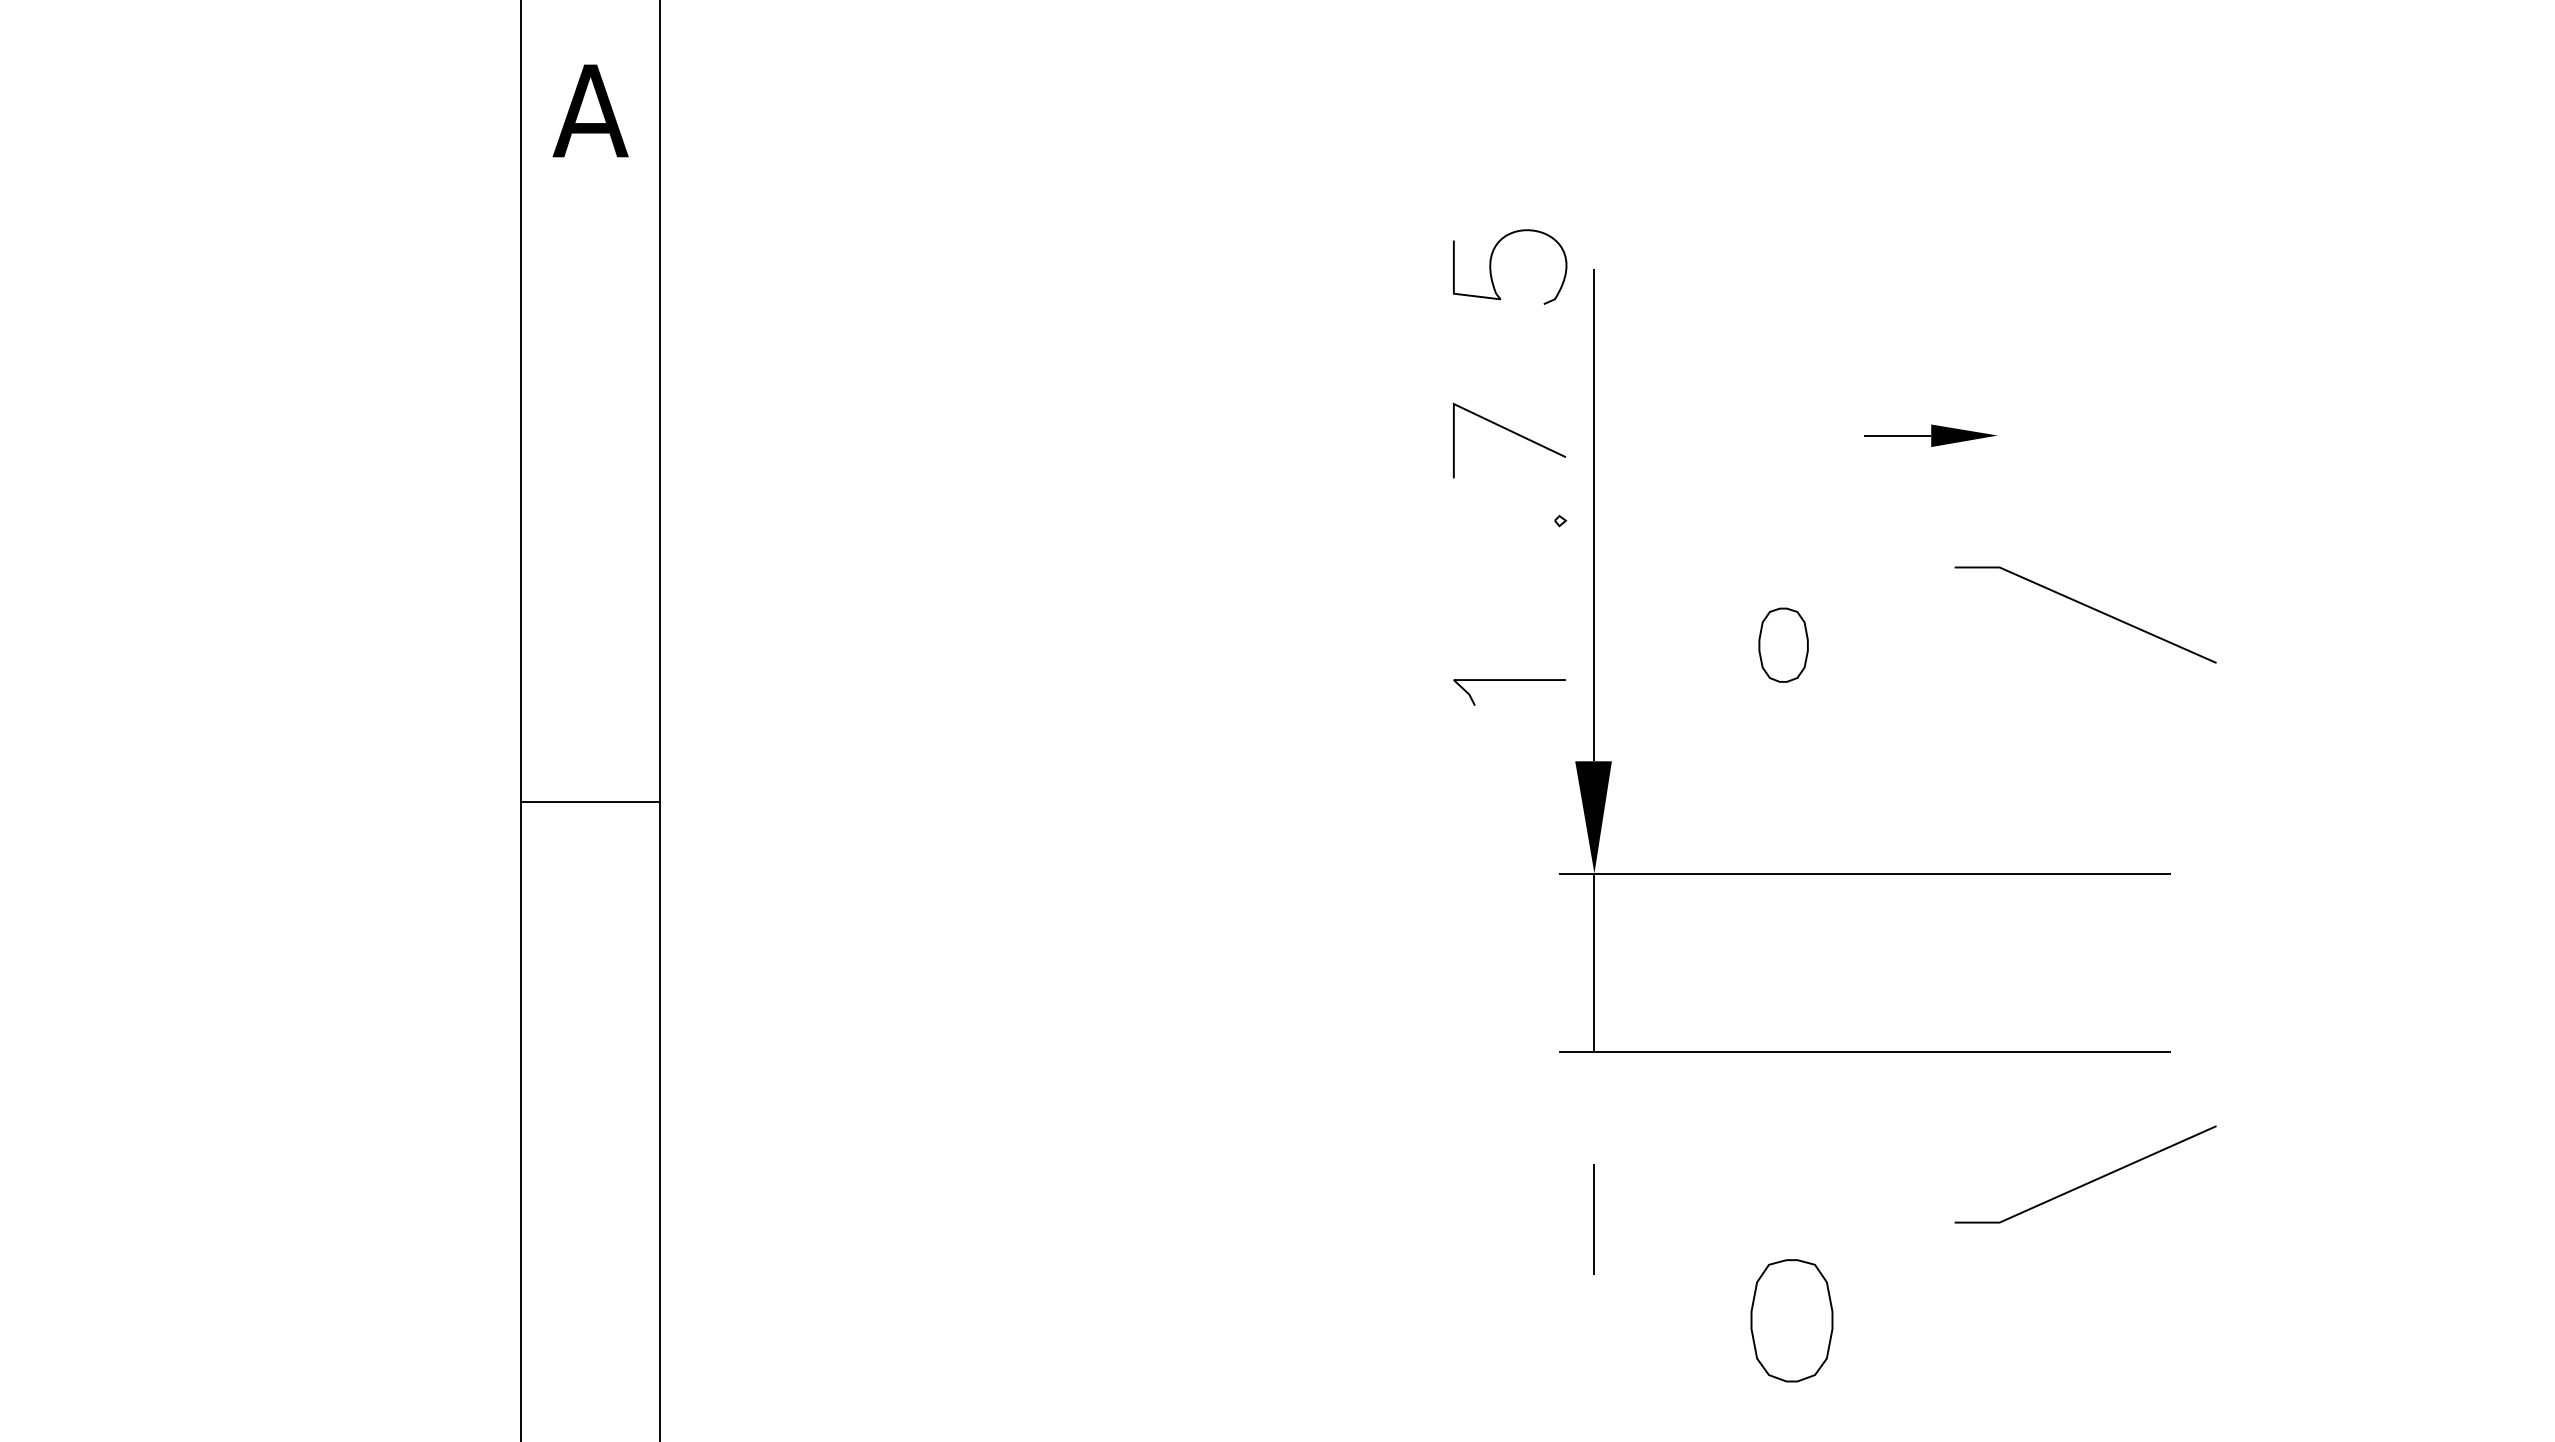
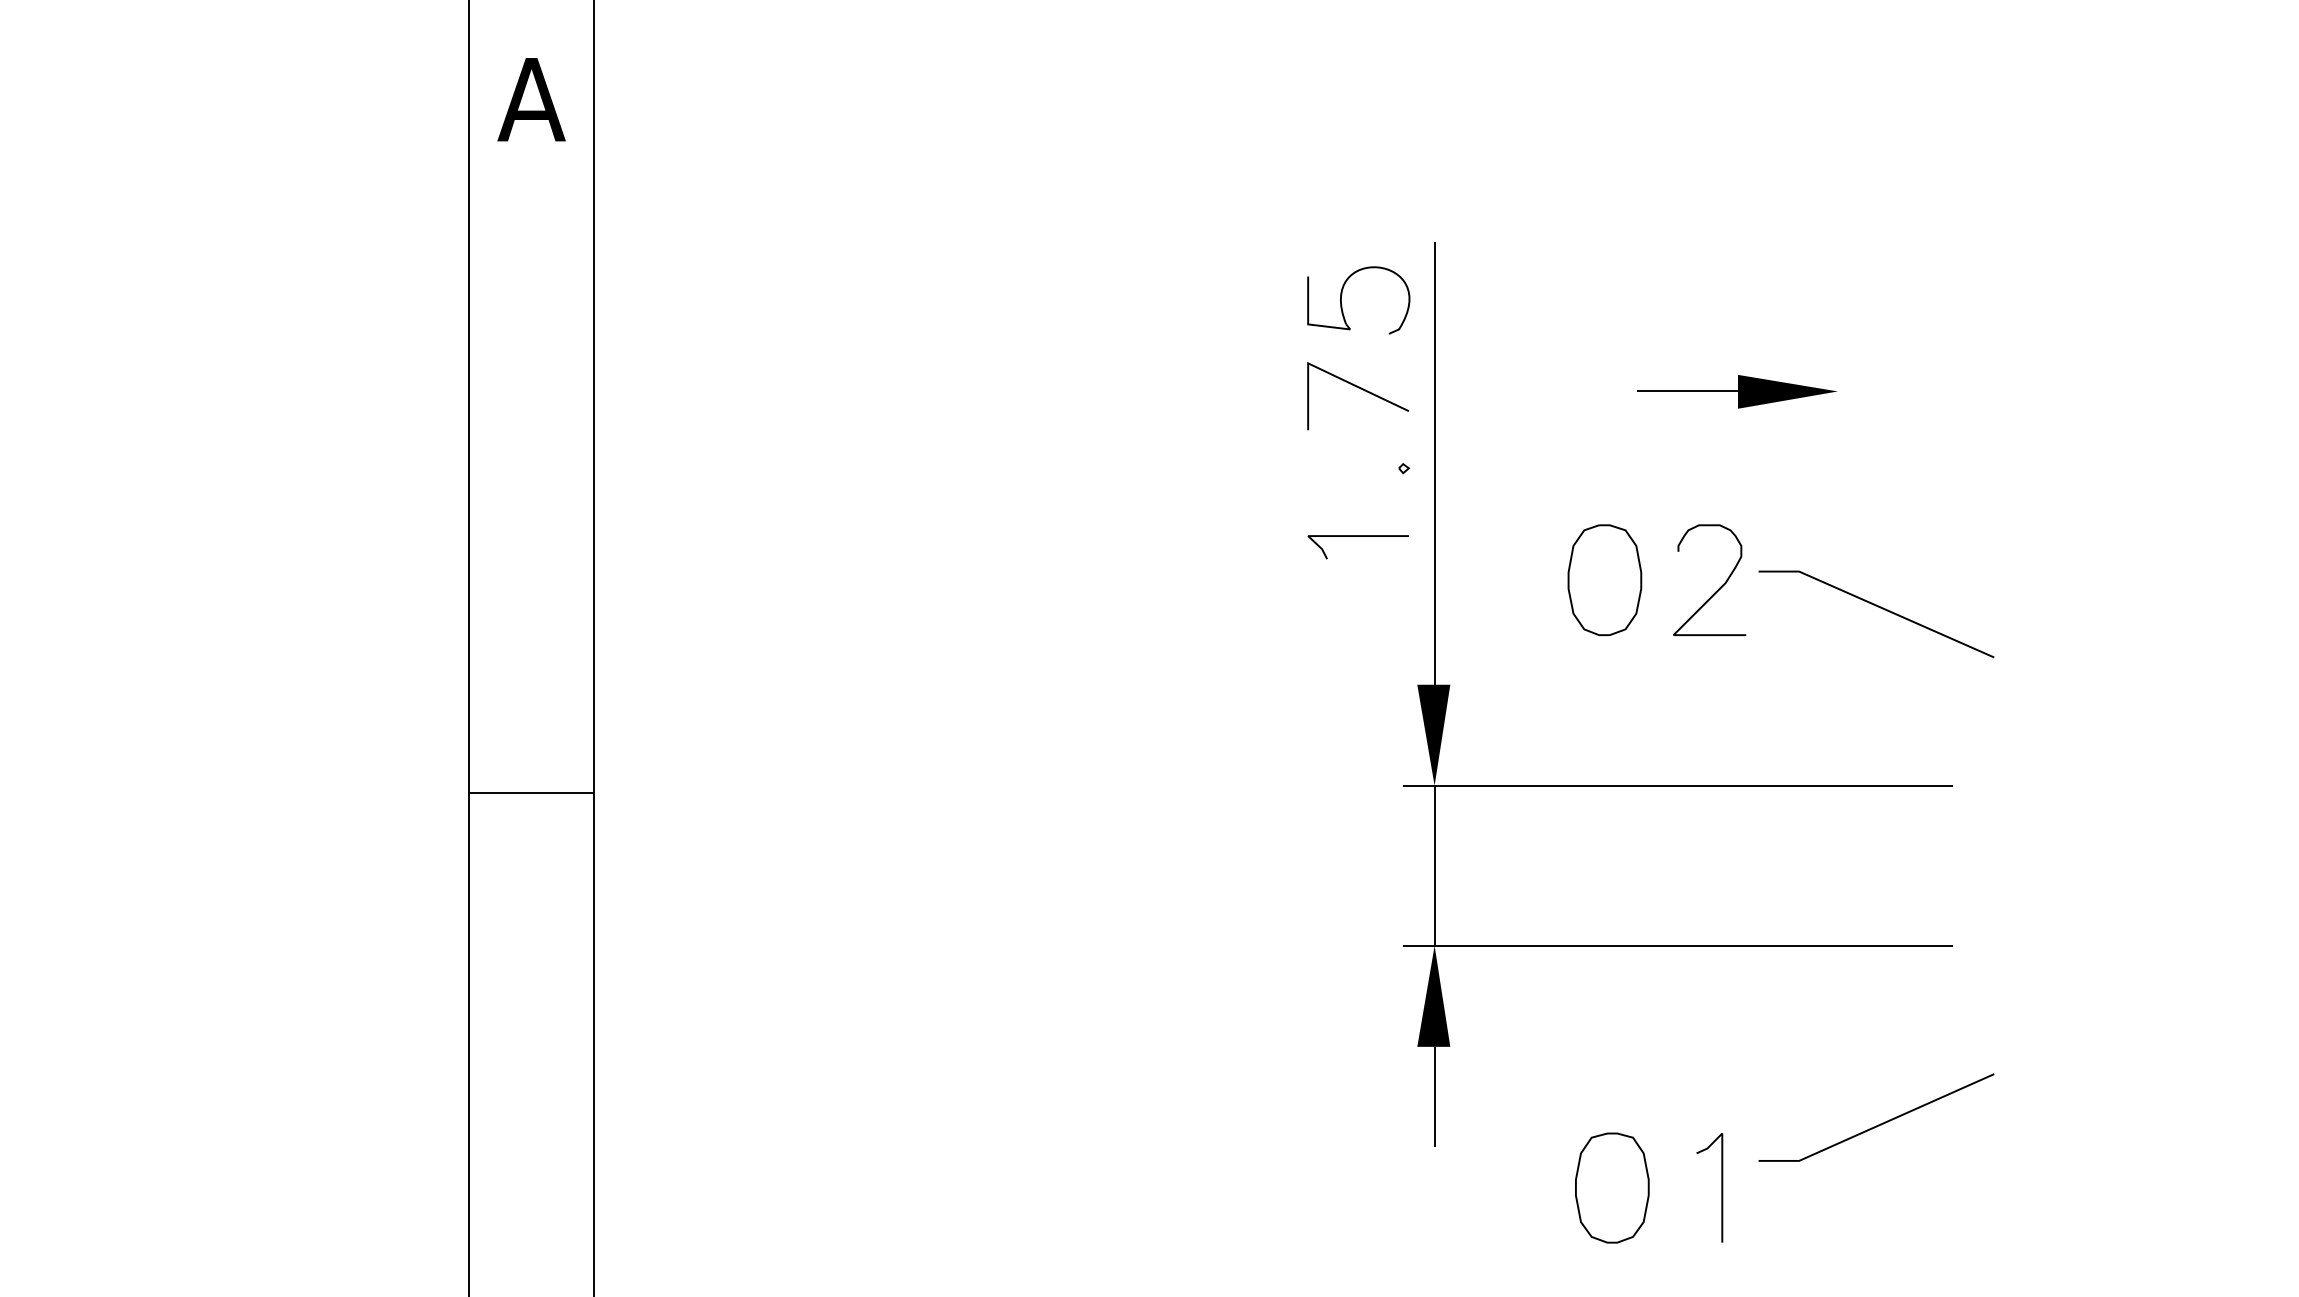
part: (1491, 266) -> (1342, 299), moved
part: (1930, 435) -> (1736, 391), size x1.67
line: (2087, 607) -> (1878, 607), moved
part: (1783, 645) -> (1604, 580), size x1.67
curve: (1909, 655) -> (1718, 589), added
line: (1509, 680) -> (1358, 536), moved
line: (590, 802) -> (531, 793), moved
fill: (1593, 1107) -> (1433, 996), added
line: (2089, 1181) -> (1879, 1123), moved
line: (1913, 1320) -> (1721, 1187), added

